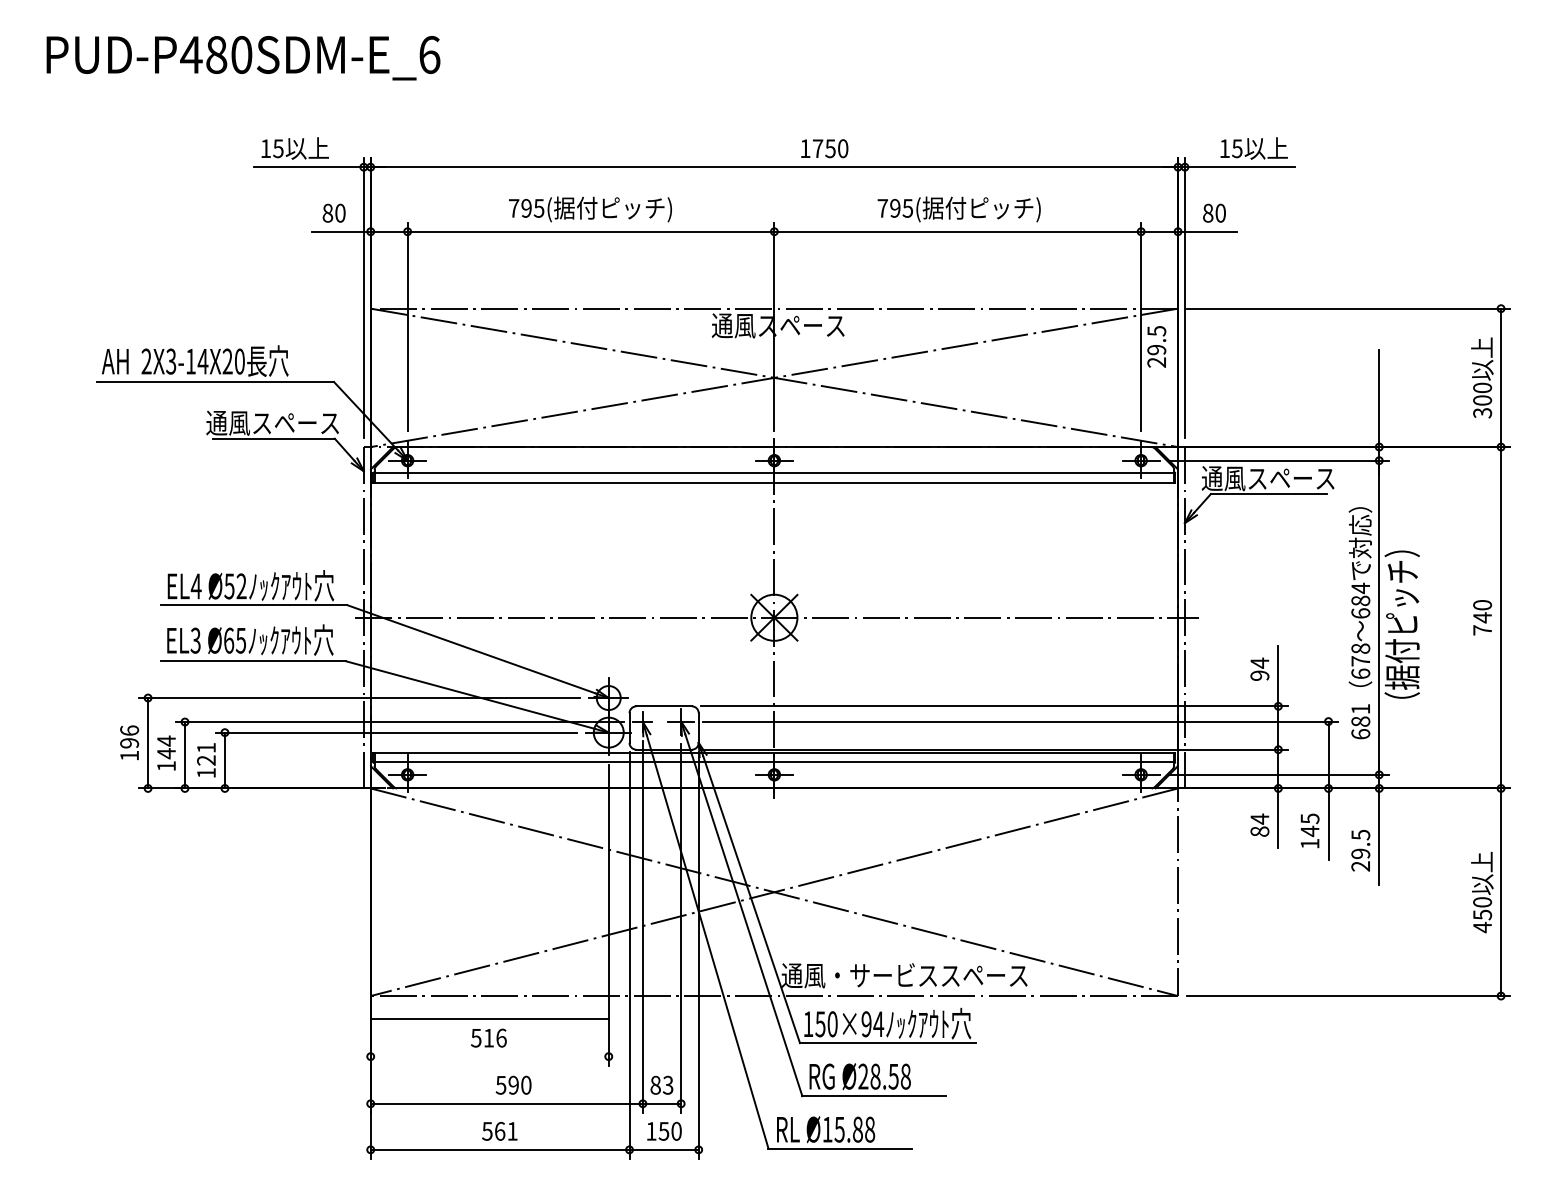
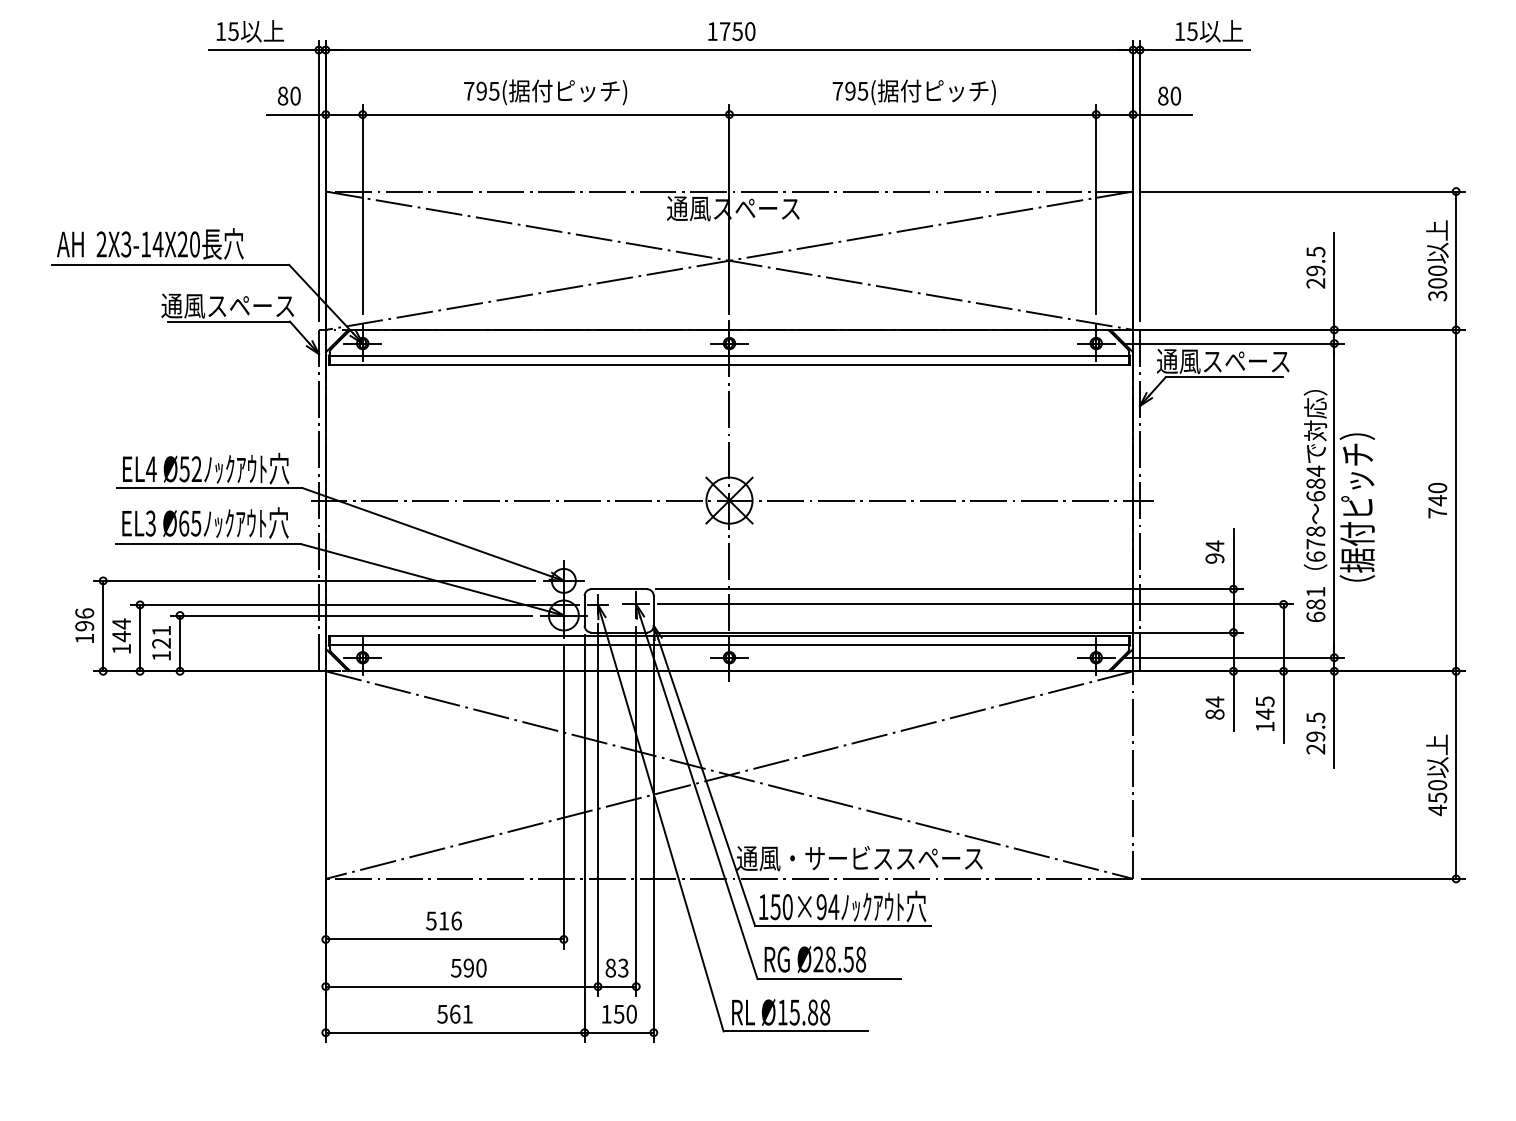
text: (824, 148) -> (731, 31), moved
text: (1156, 346) -> (1315, 267), moved
line: (489, 1018) -> (444, 939), moved

